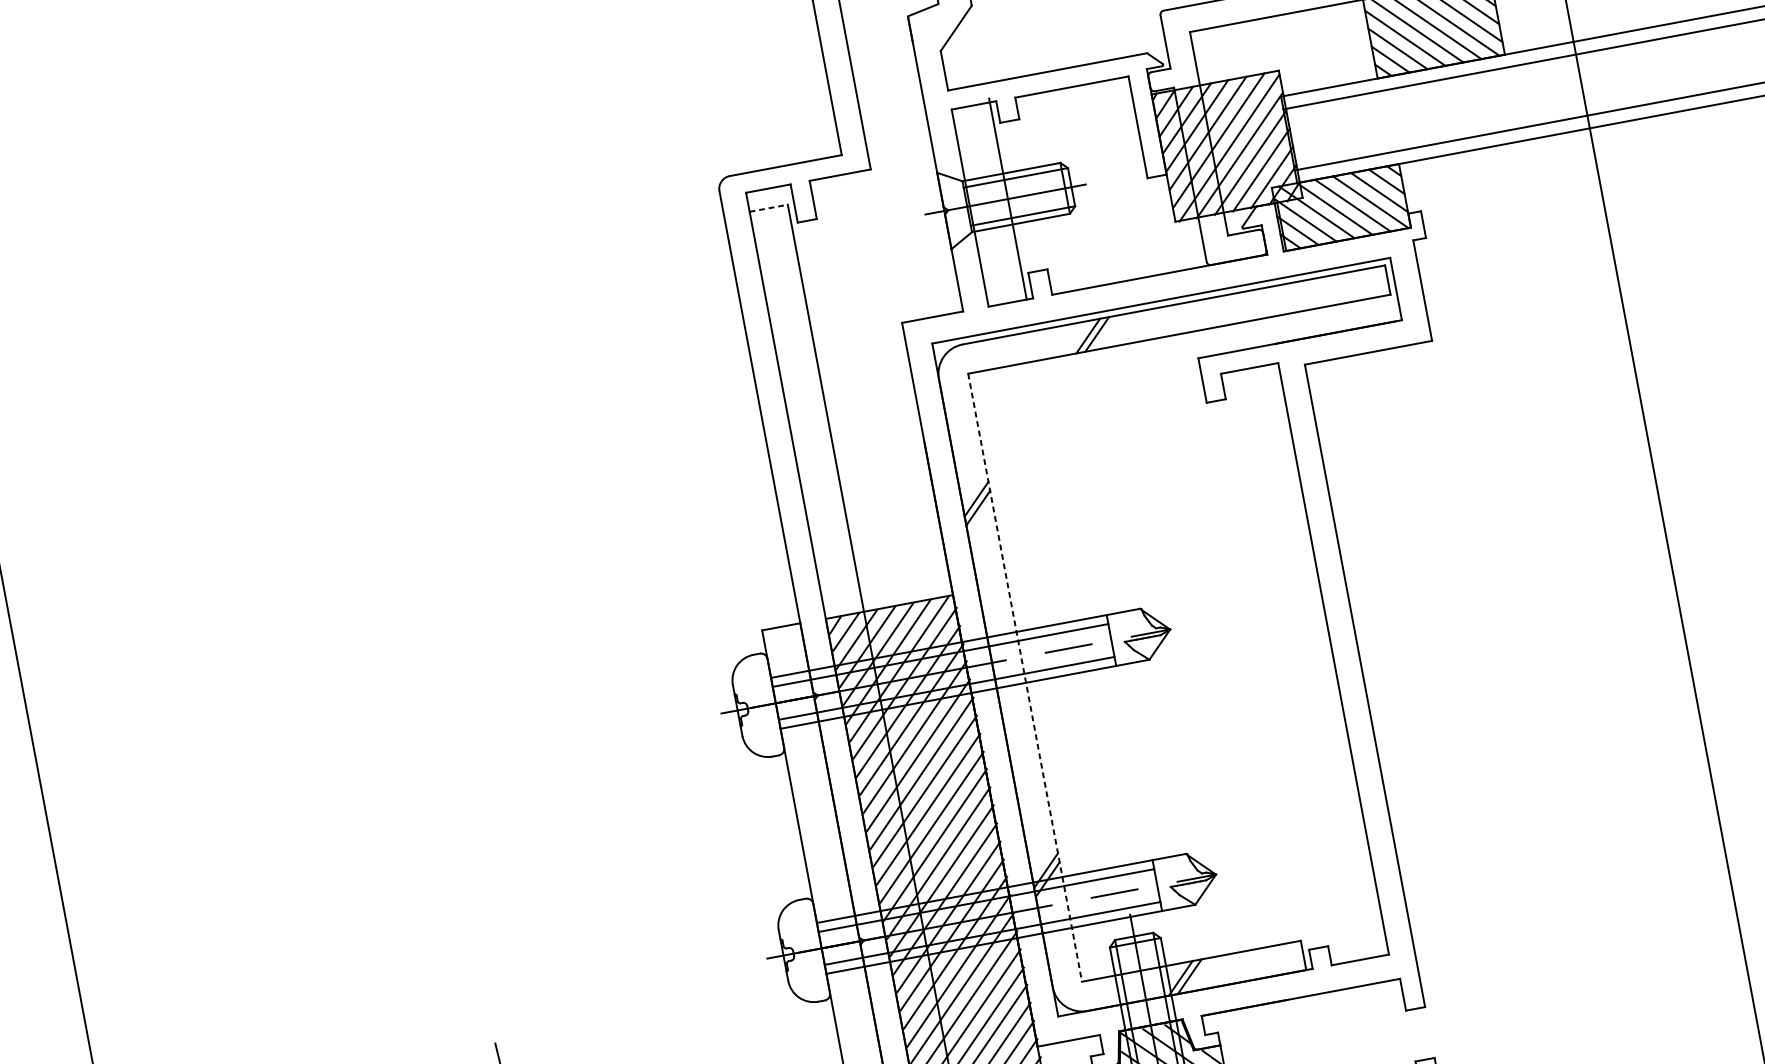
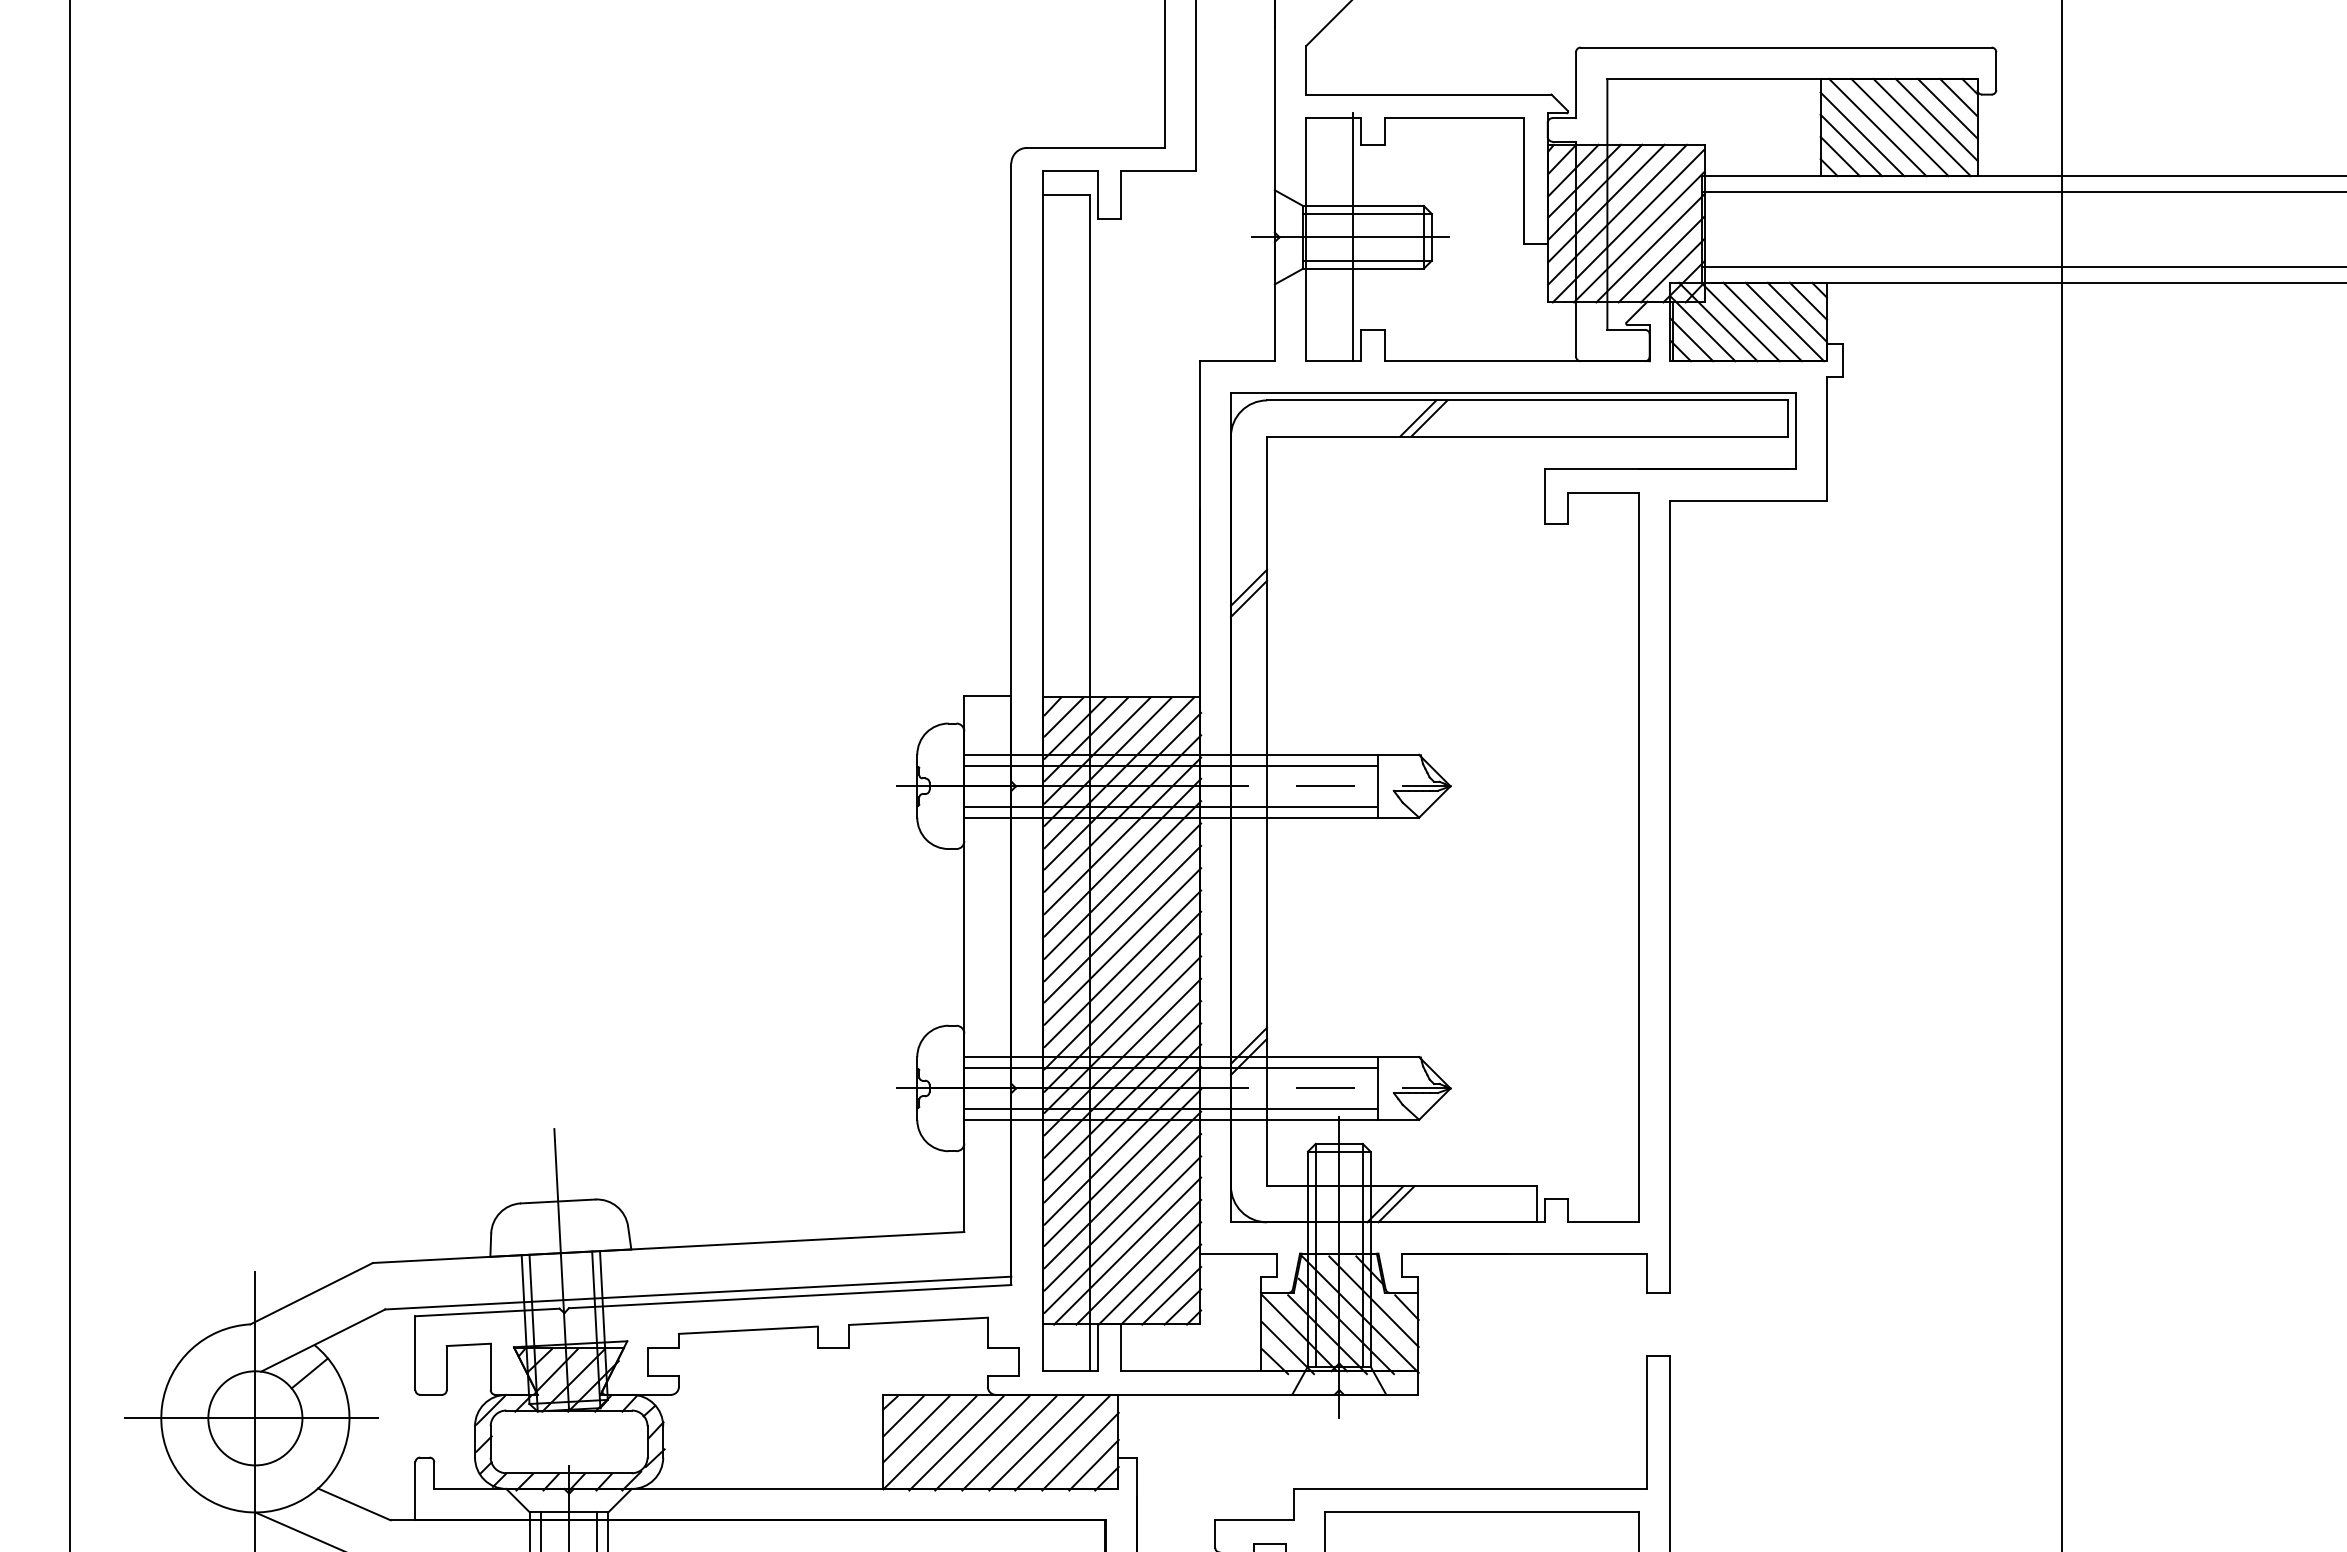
line: (768, 207) -> (1066, 194), dashed -> solid
line: (1025, 677) -> (1267, 811), dashed -> solid

